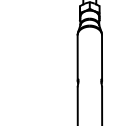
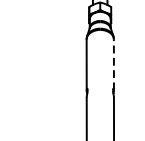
line: (102, 57) -> (114, 64), solid -> dashed

